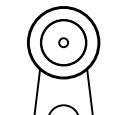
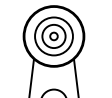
circle: (63, 42) -> (53, 36), size x0.6

